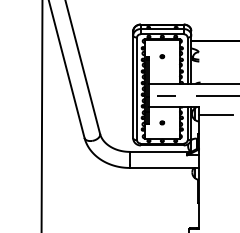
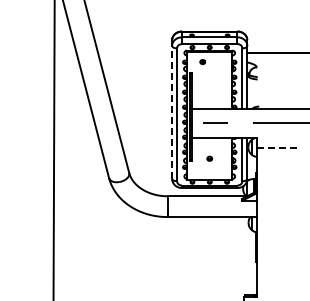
part: (162, 56) -> (202, 61), moved
line: (133, 86) -> (172, 111), solid -> dashed
line: (216, 114) -> (279, 148), solid -> dashed

